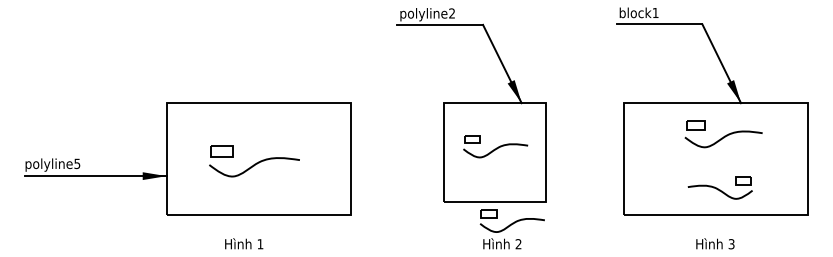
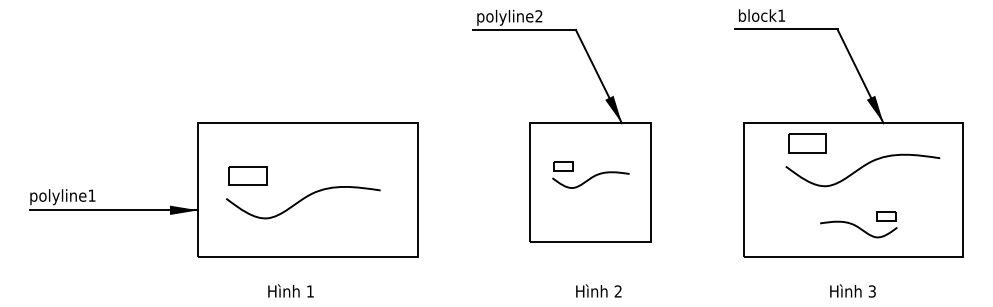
part: (723, 134) -> (862, 160), size x1.67
part: (254, 161) -> (303, 192), size x1.43
text: (76, 163) -> (91, 195), polyline5 -> polyline1
part: (512, 220) -> (610, 263), removed

